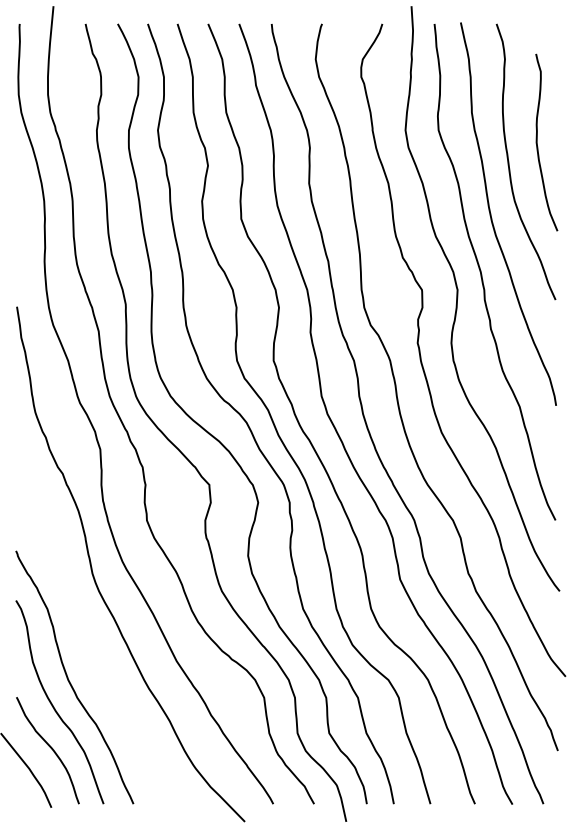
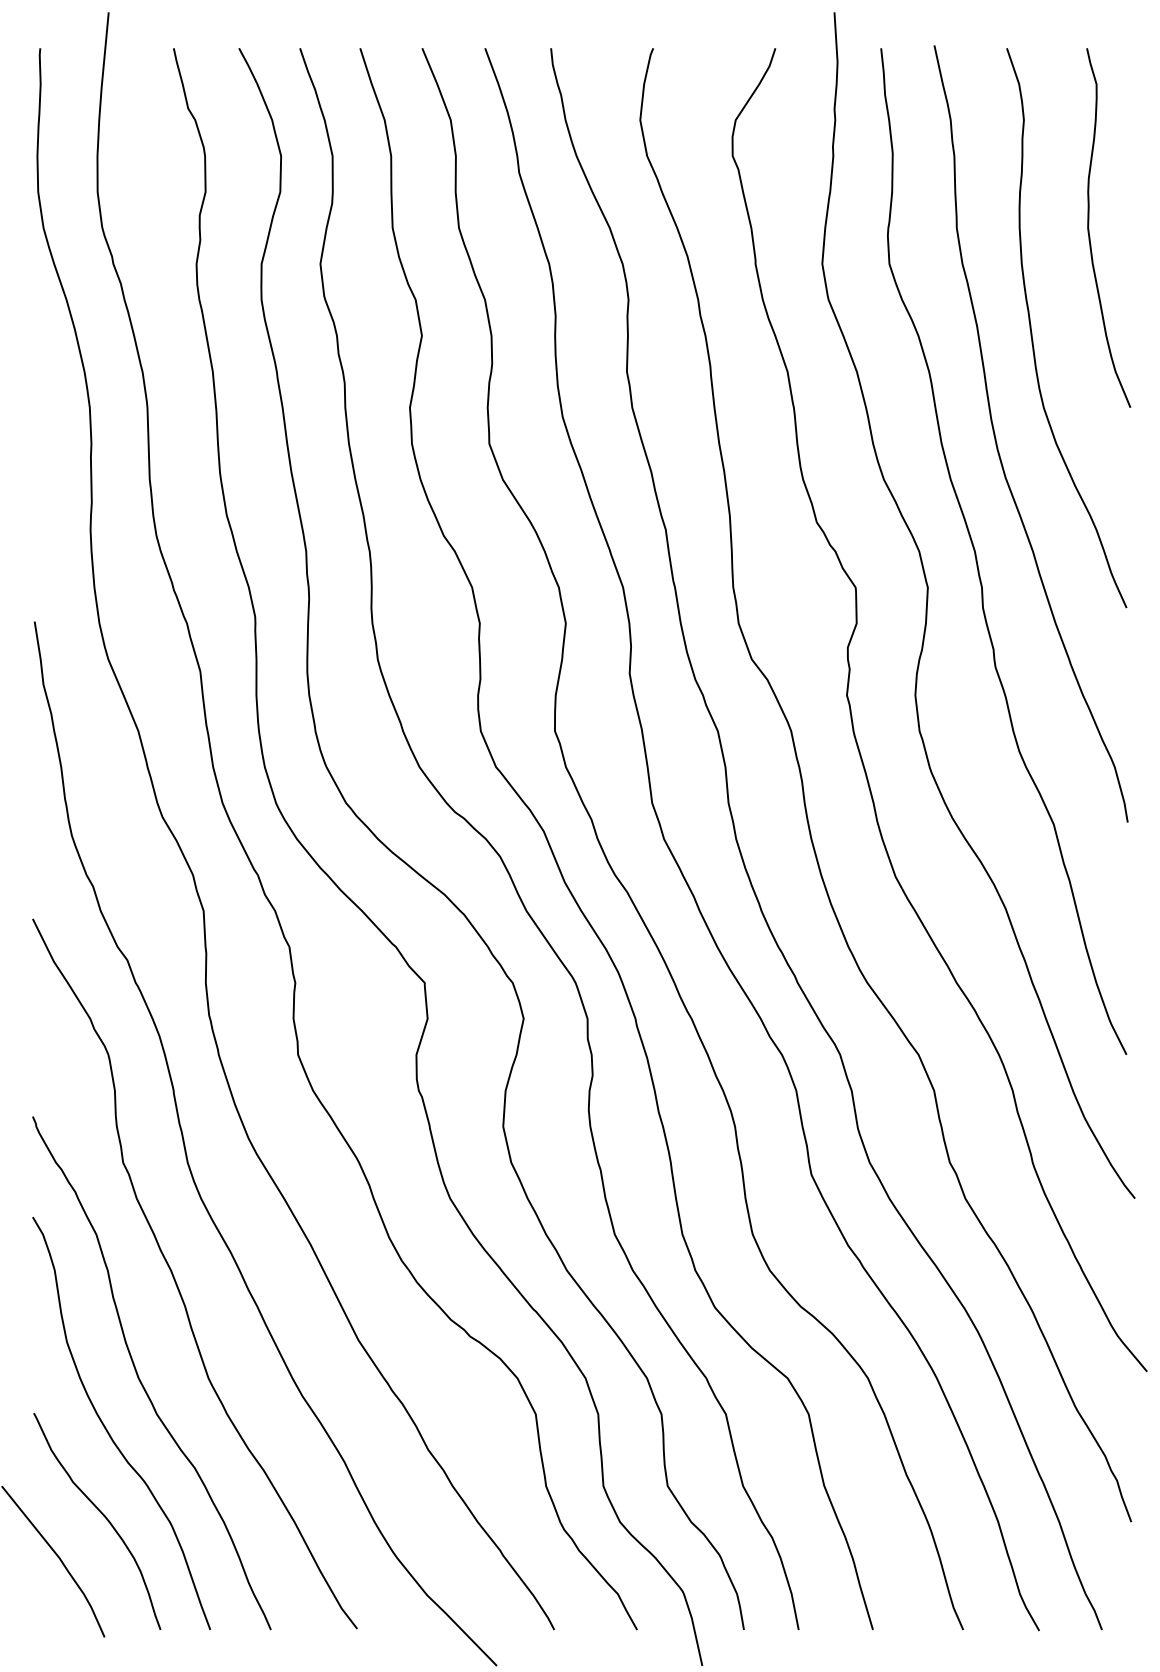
curve: (538, 146) -> (1091, 235), moved
curve: (87, 631) -> (177, 1279), added

